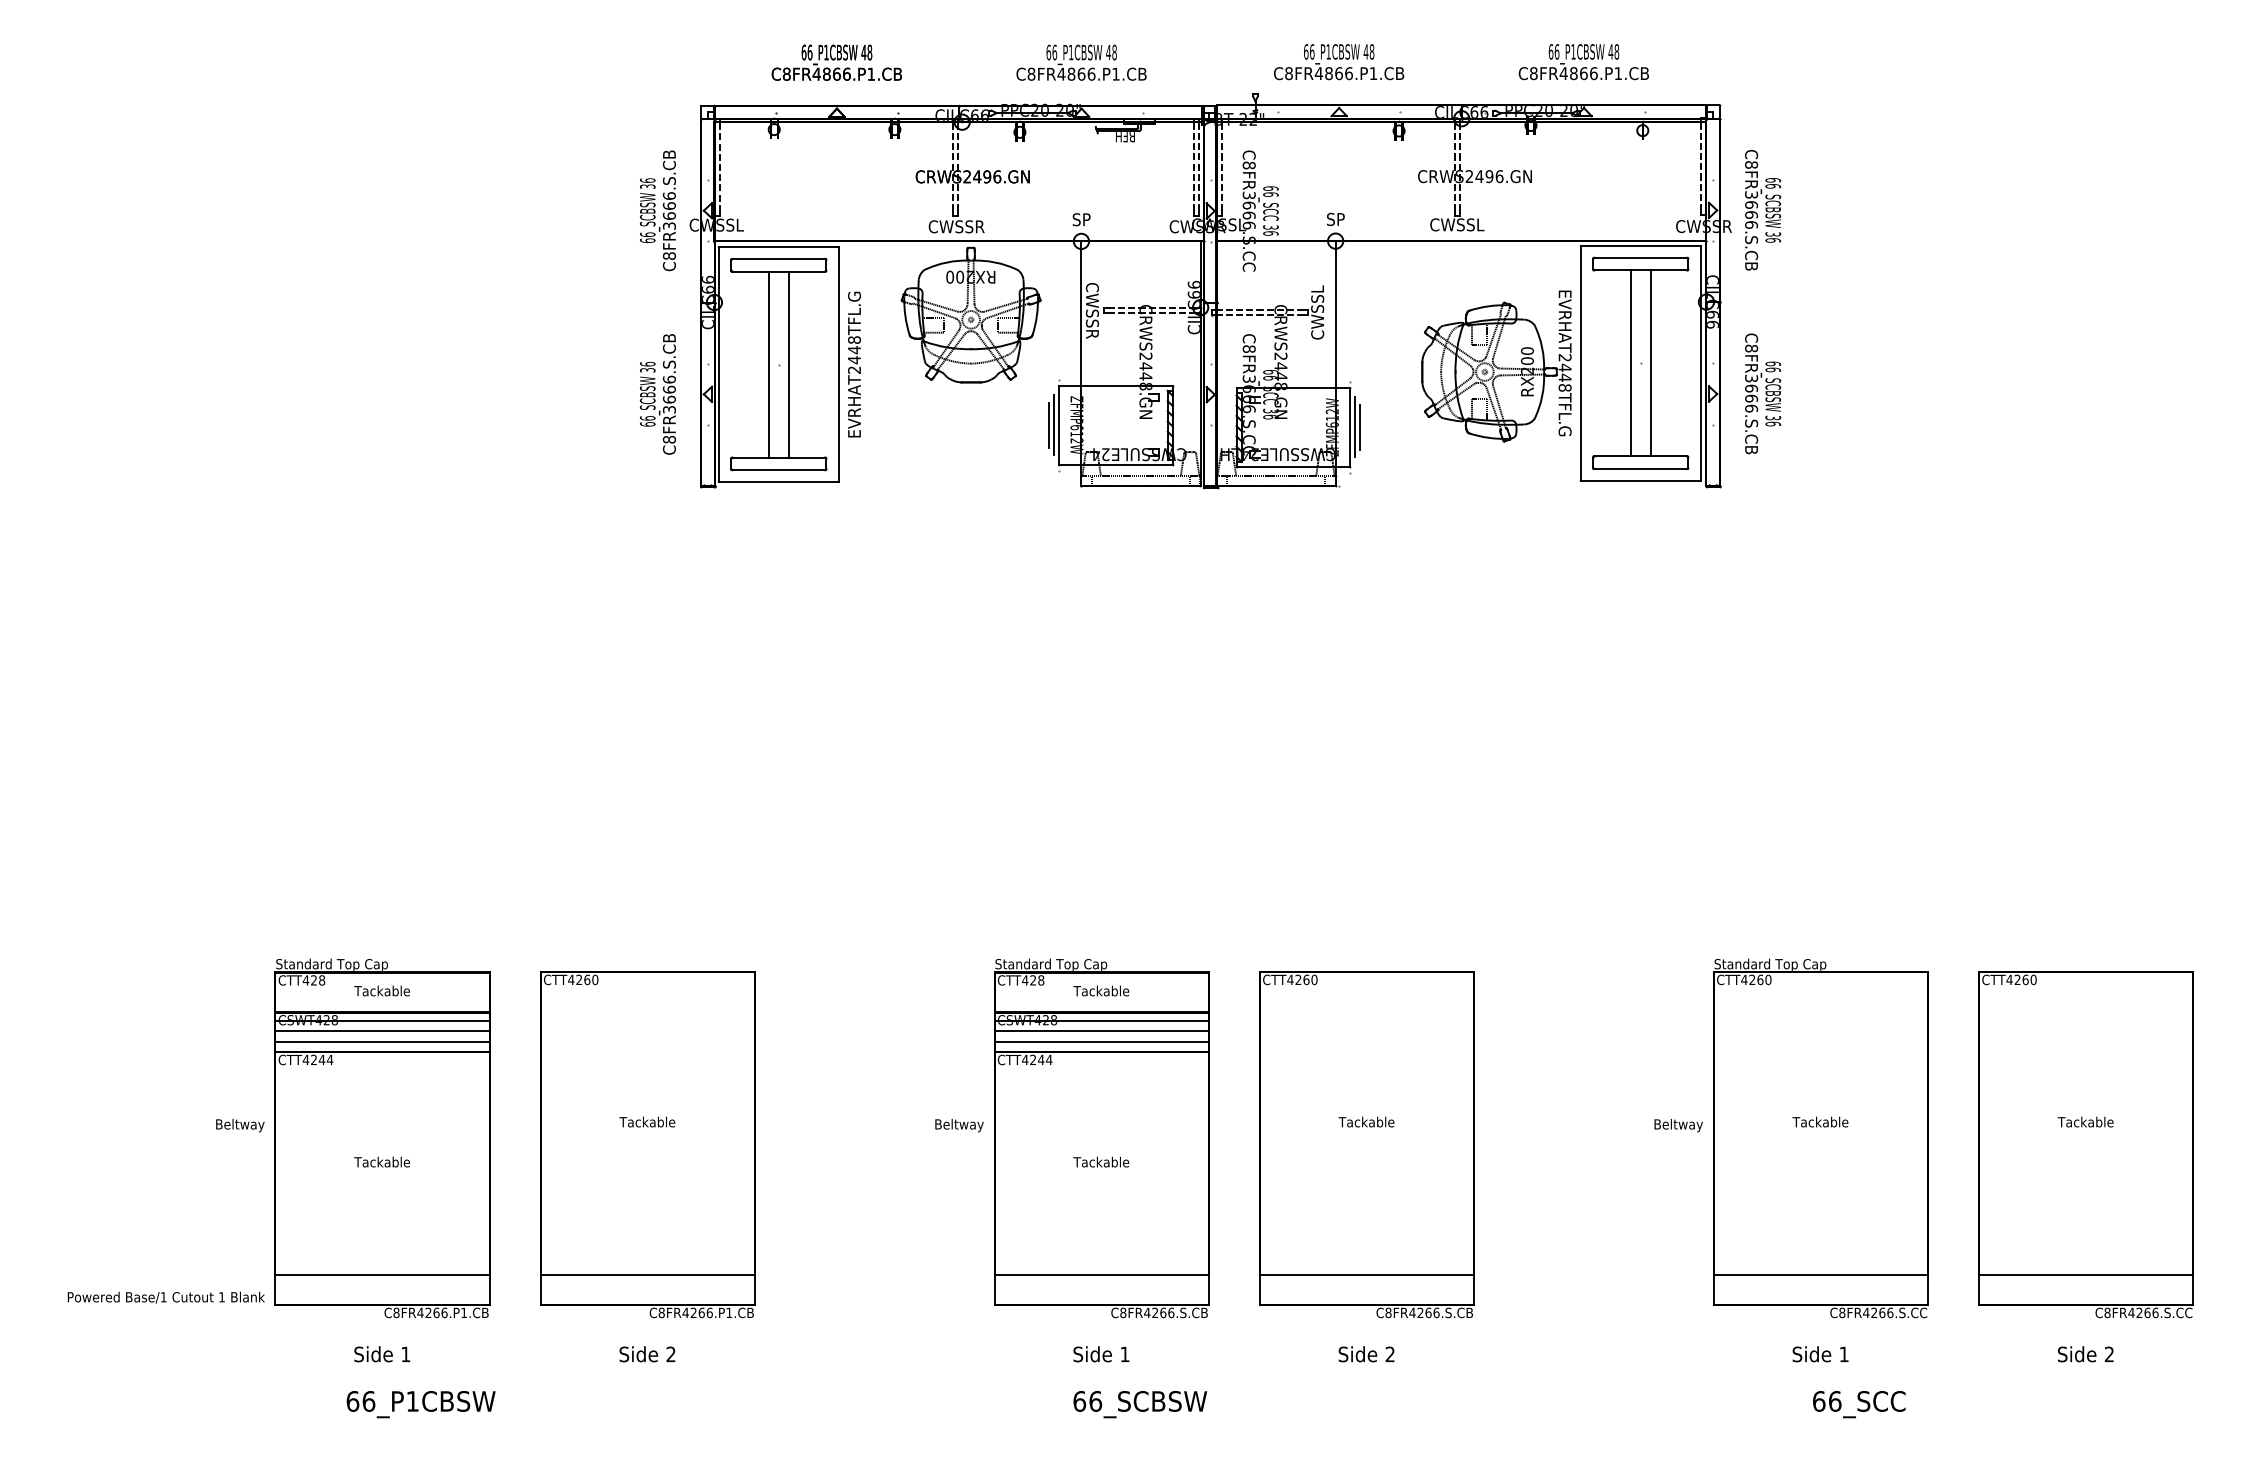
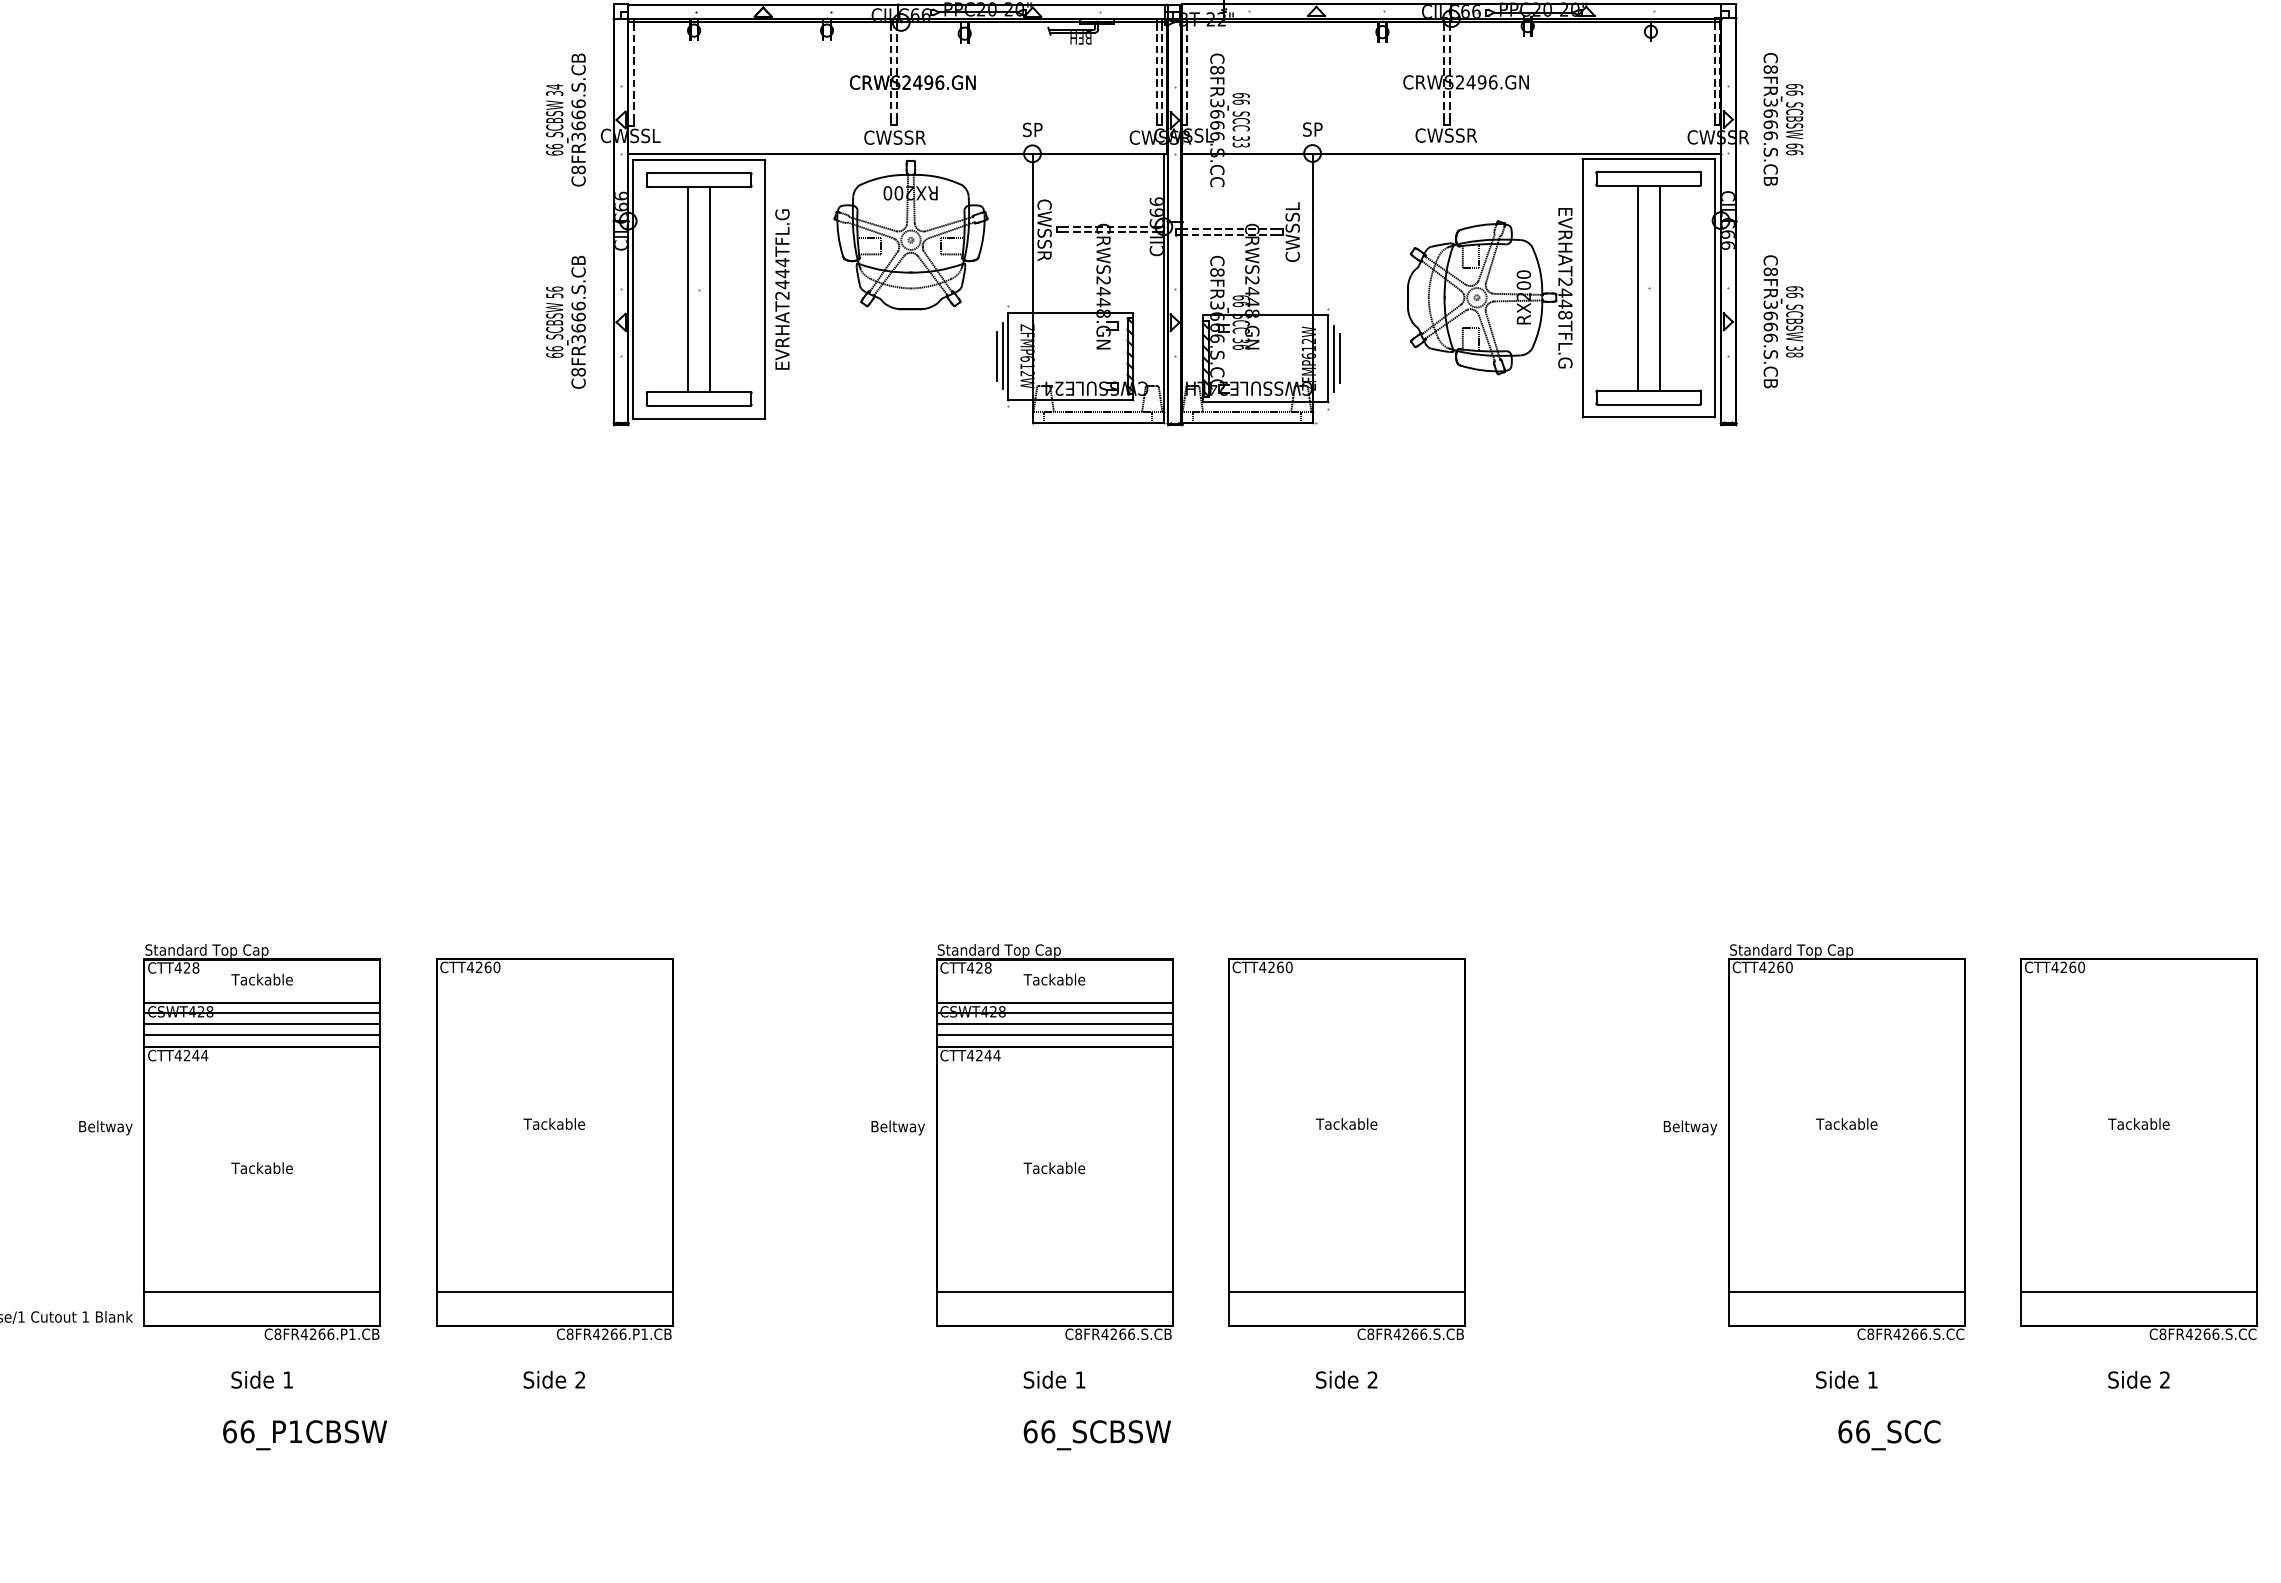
text: (647, 180) -> (554, 86), 36 -> 34
text: (1456, 224) -> (1445, 135), CWSSL -> CWSSR
text: (1270, 233) -> (1240, 145), 36 -> 33
text: (1772, 234) -> (1793, 146), 36 -> 66
text: (854, 340) -> (782, 262), EVRHAT2448TFL.G -> EVRHAT2444TFL.G
text: (646, 370) -> (553, 296), 36 -> 56
text: (1772, 423) -> (1793, 354), 36 -> 38

